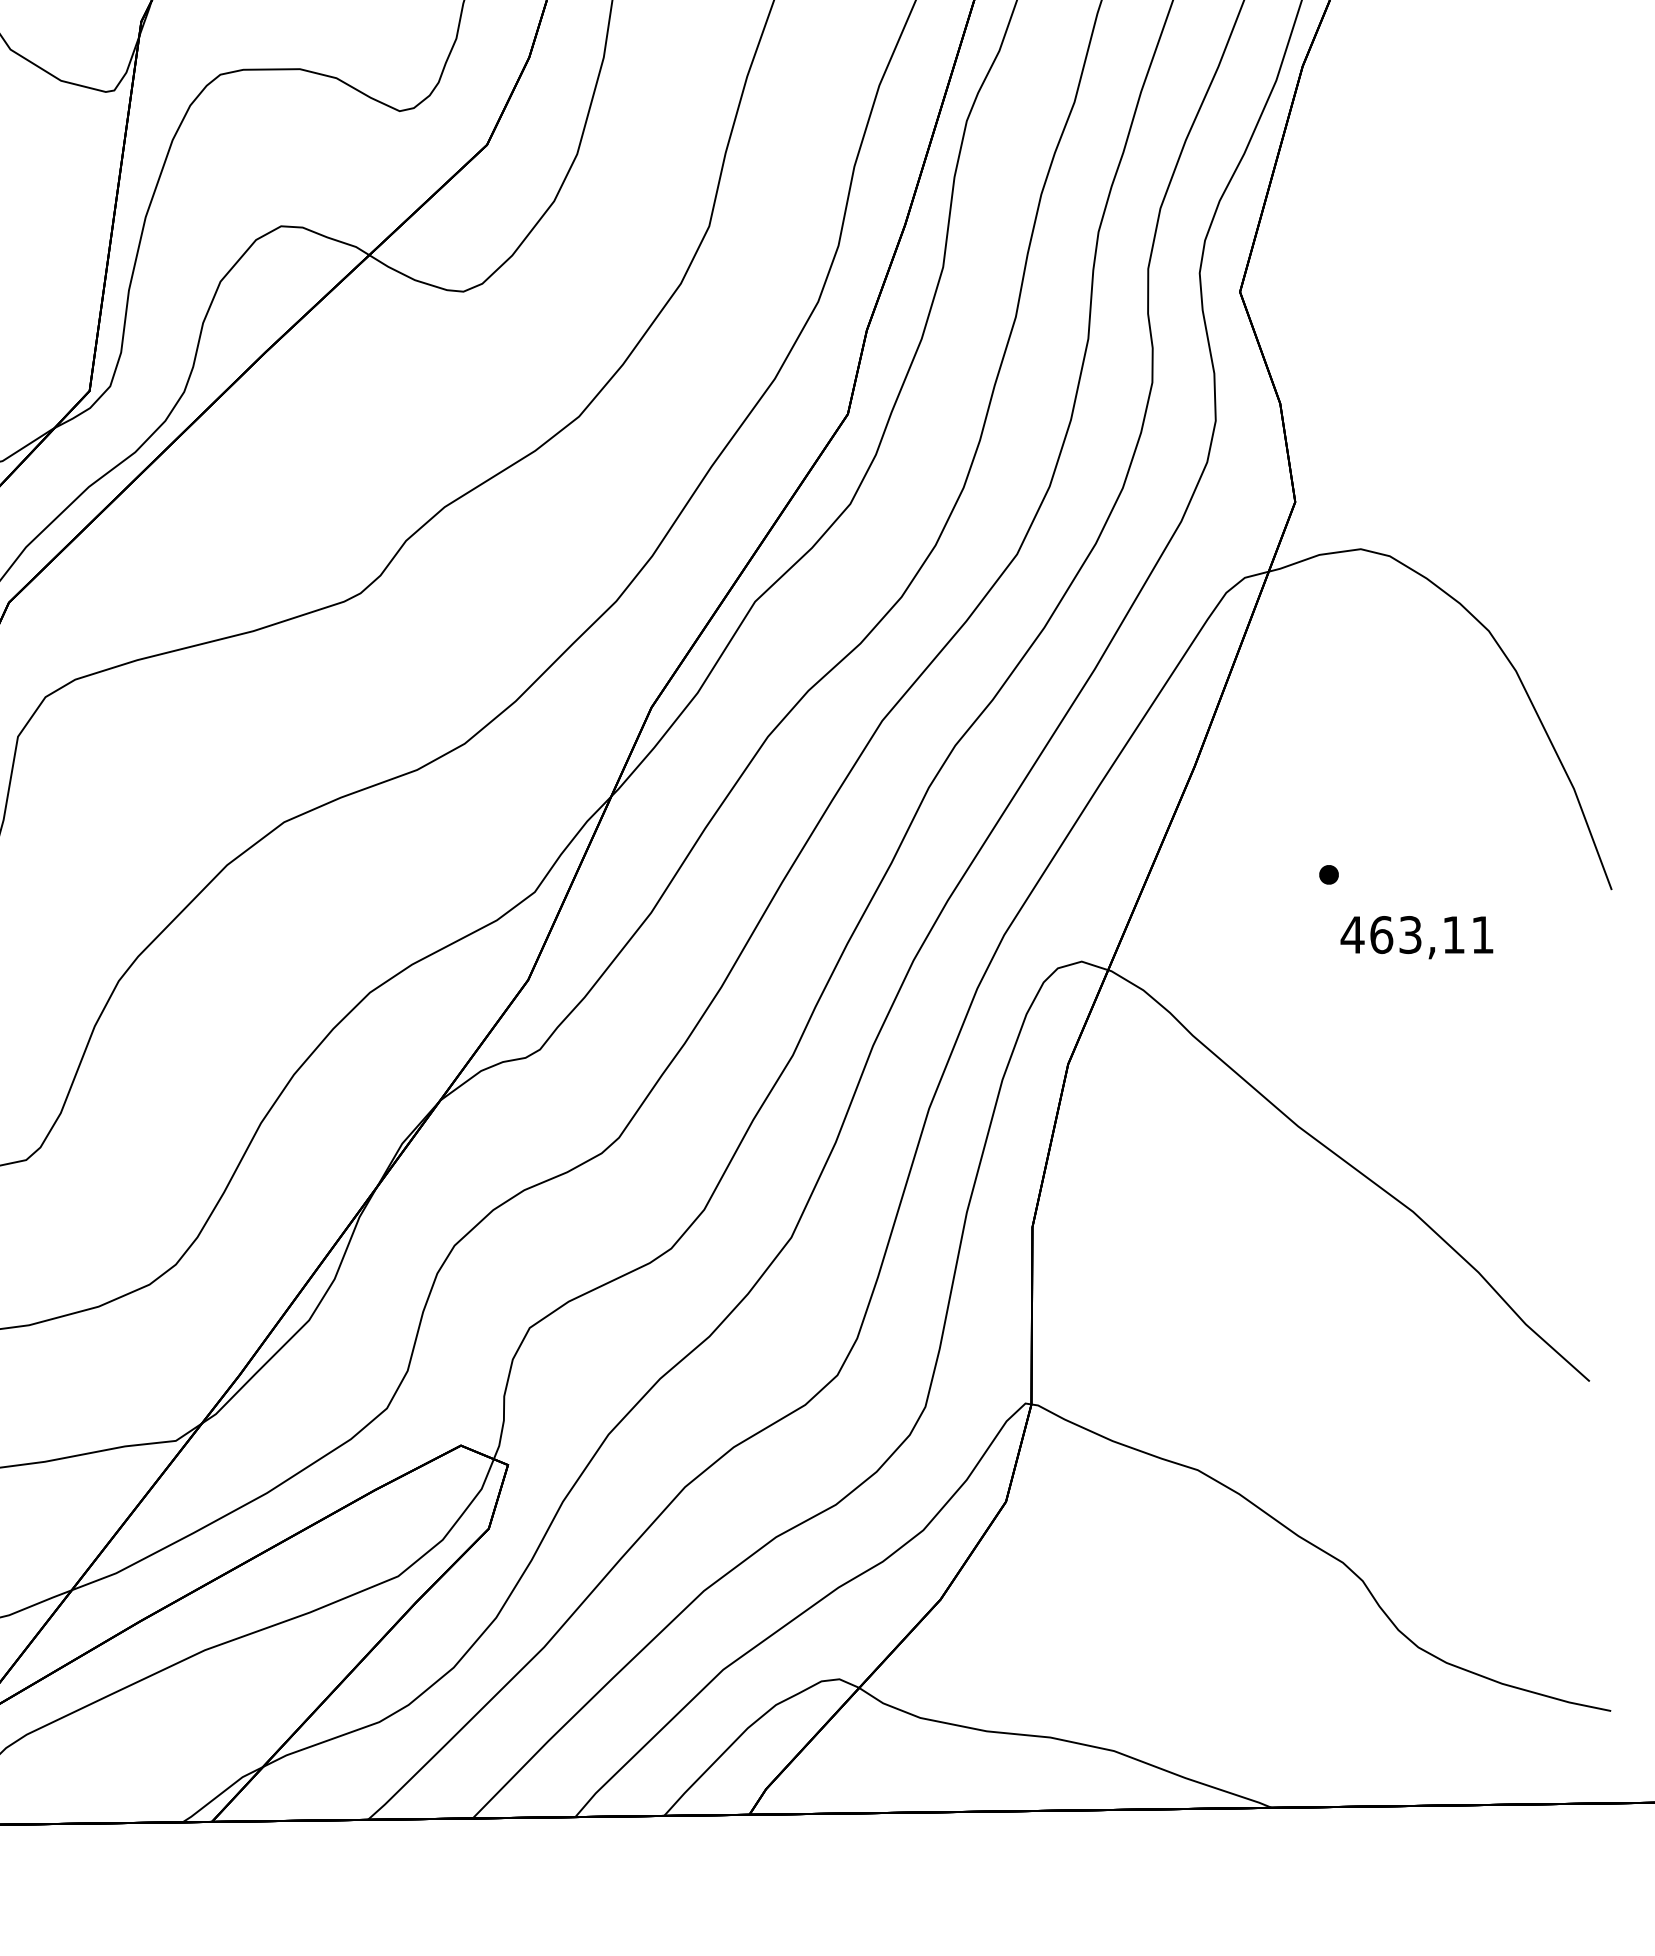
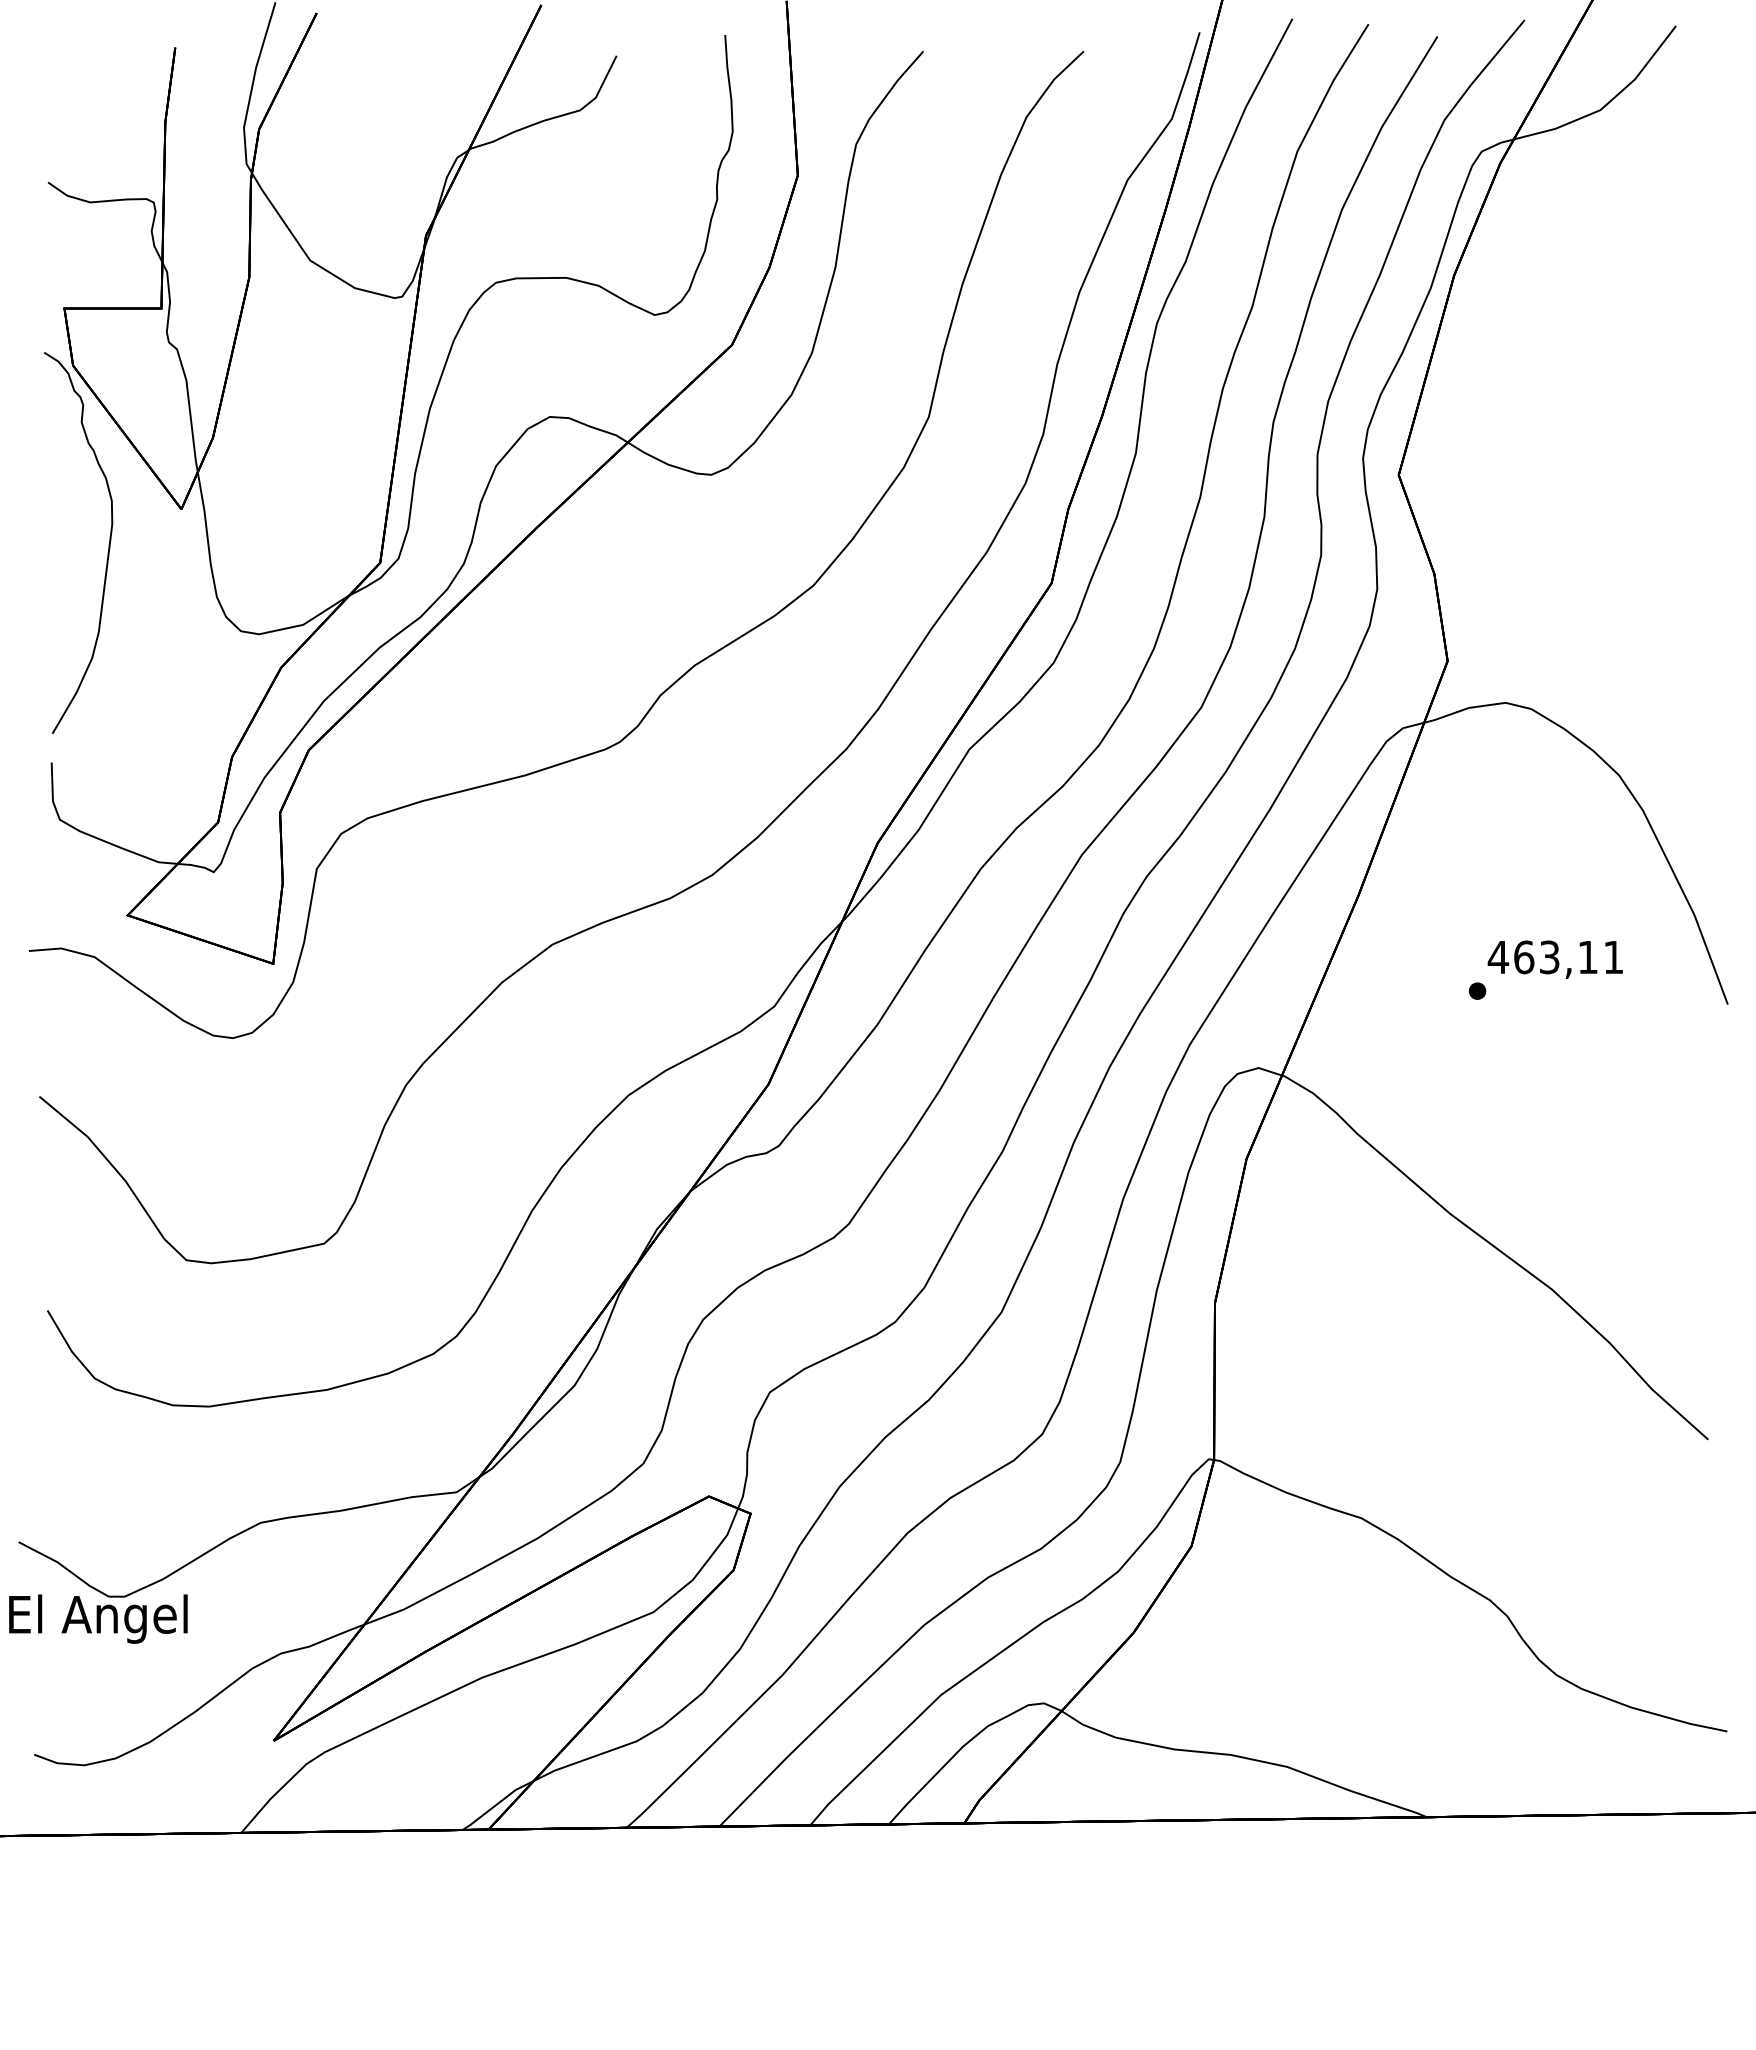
text: (1415, 937) -> (1554, 959), moved

